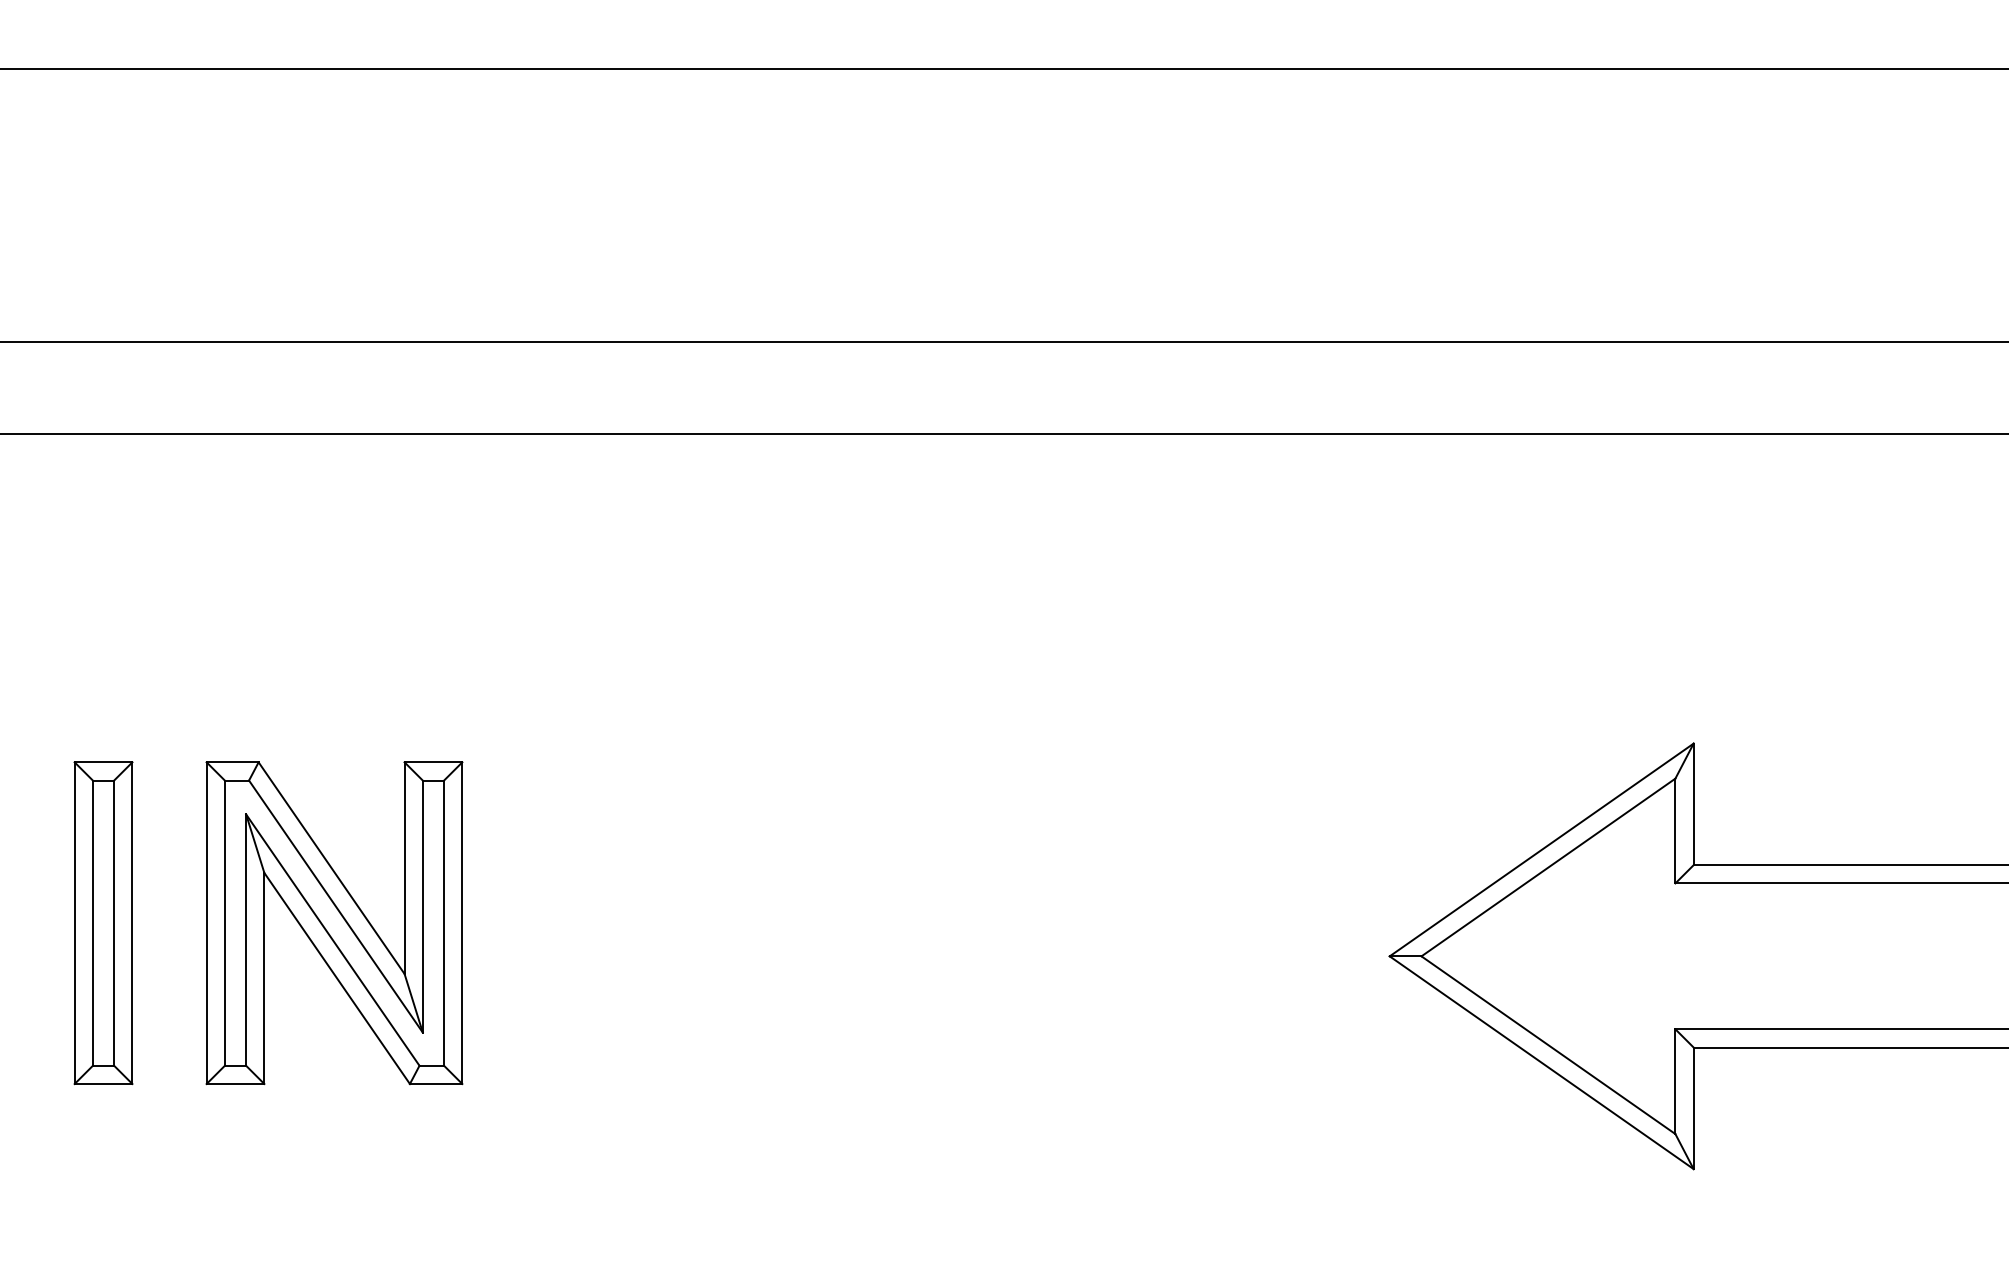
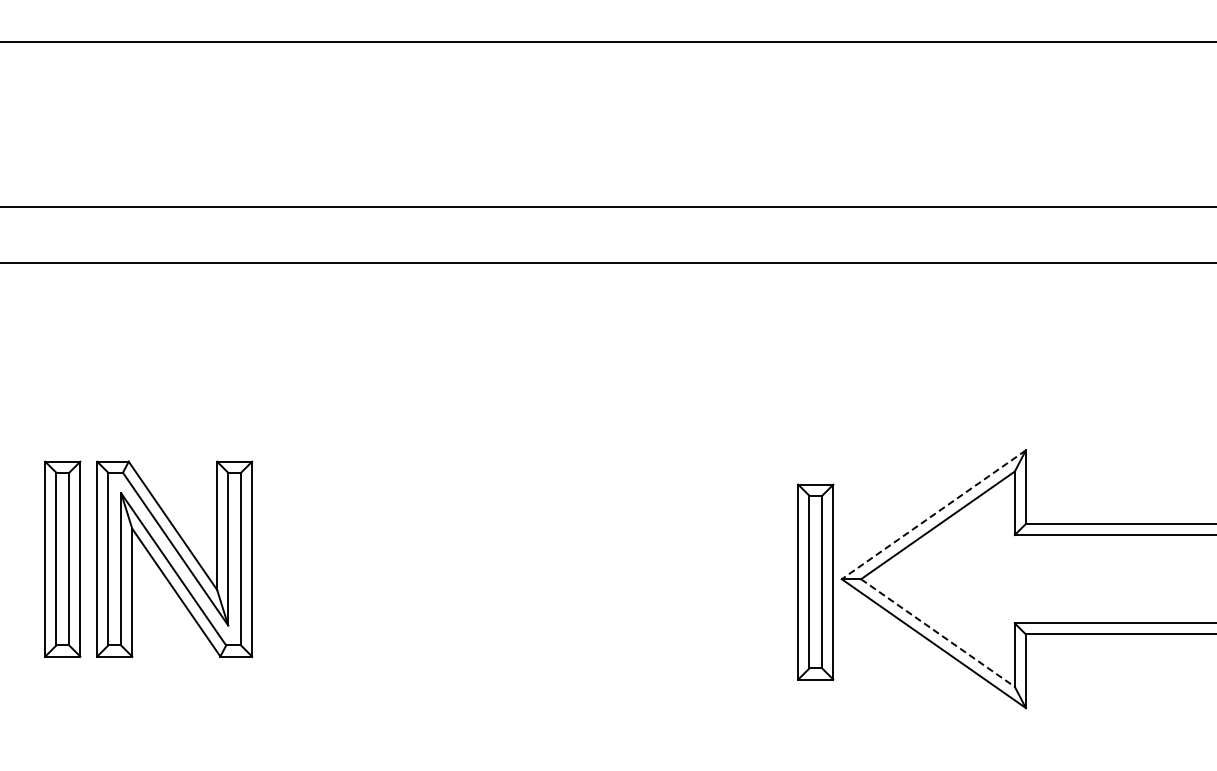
line: (1541, 851) -> (933, 515), solid -> dashed
part: (334, 922) -> (174, 558), moved
part: (1346, 960) -> (815, 581), added
line: (1547, 1045) -> (937, 633), solid -> dashed

